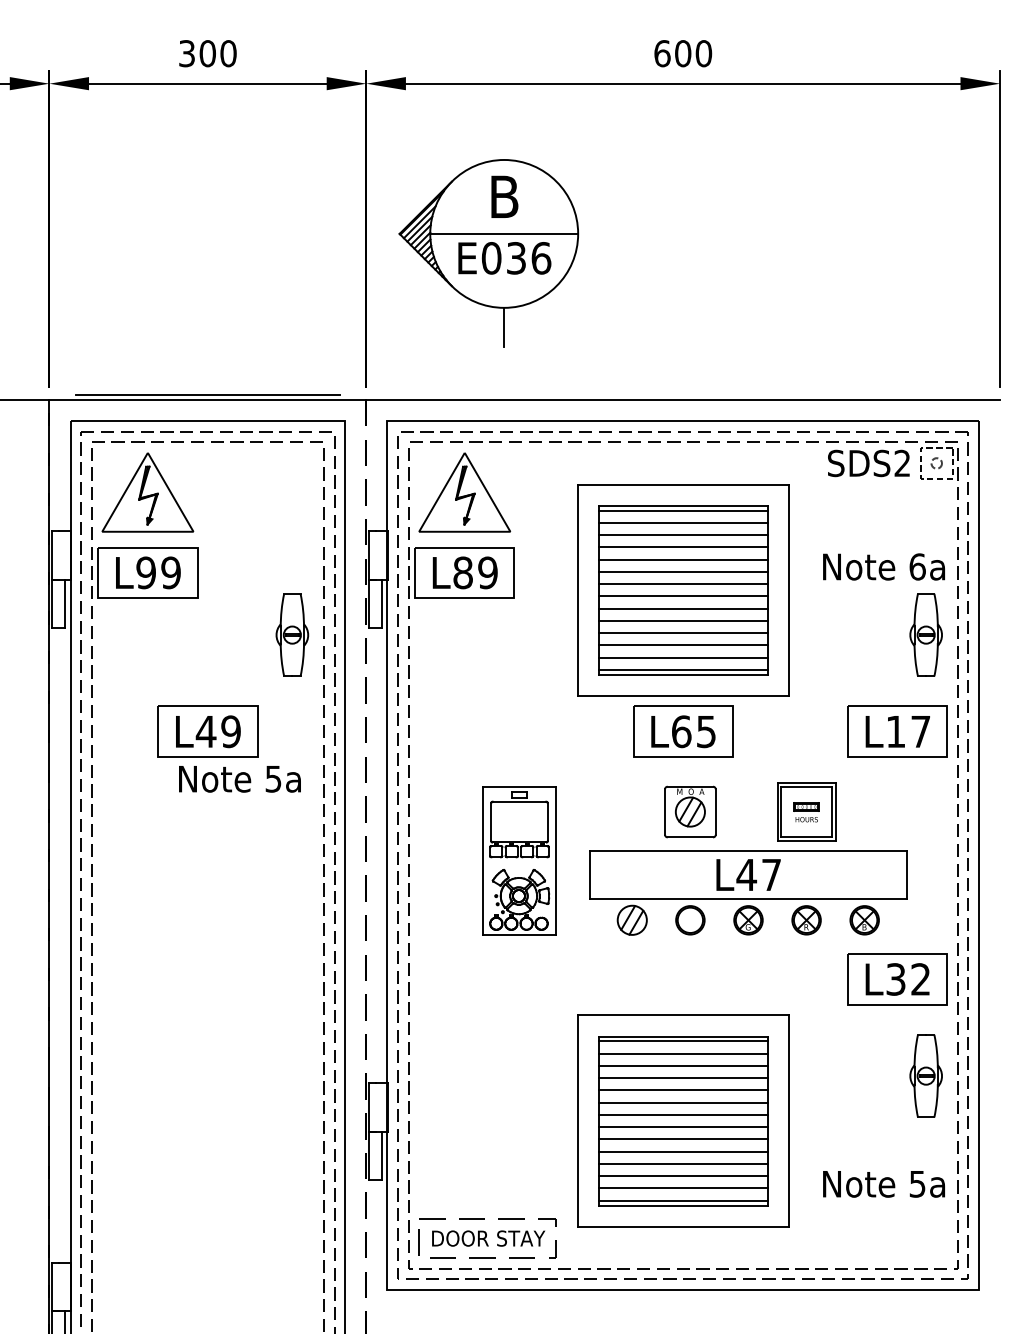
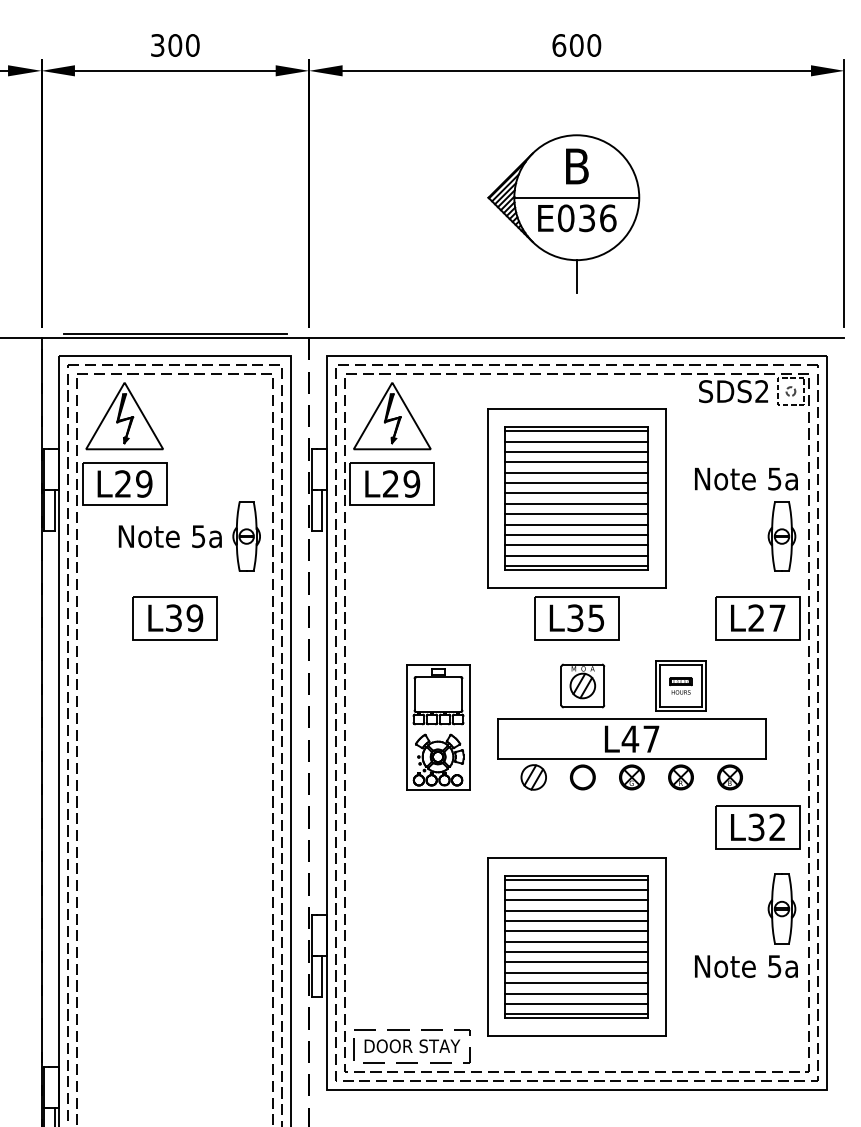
part: (488, 253) -> (563, 214), moved
text: (917, 566) -> (774, 478), 6a -> 5a
text: (145, 572) -> (122, 483), L99 -> L29
text: (462, 572) -> (390, 483), L89 -> L29
text: (205, 731) -> (173, 617), L49 -> L39
text: (681, 731) -> (575, 617), L65 -> L35
text: (895, 731) -> (756, 617), L17 -> L27
text: (239, 779) -> (169, 536), moved
text: (883, 1184) -> (745, 966), moved

